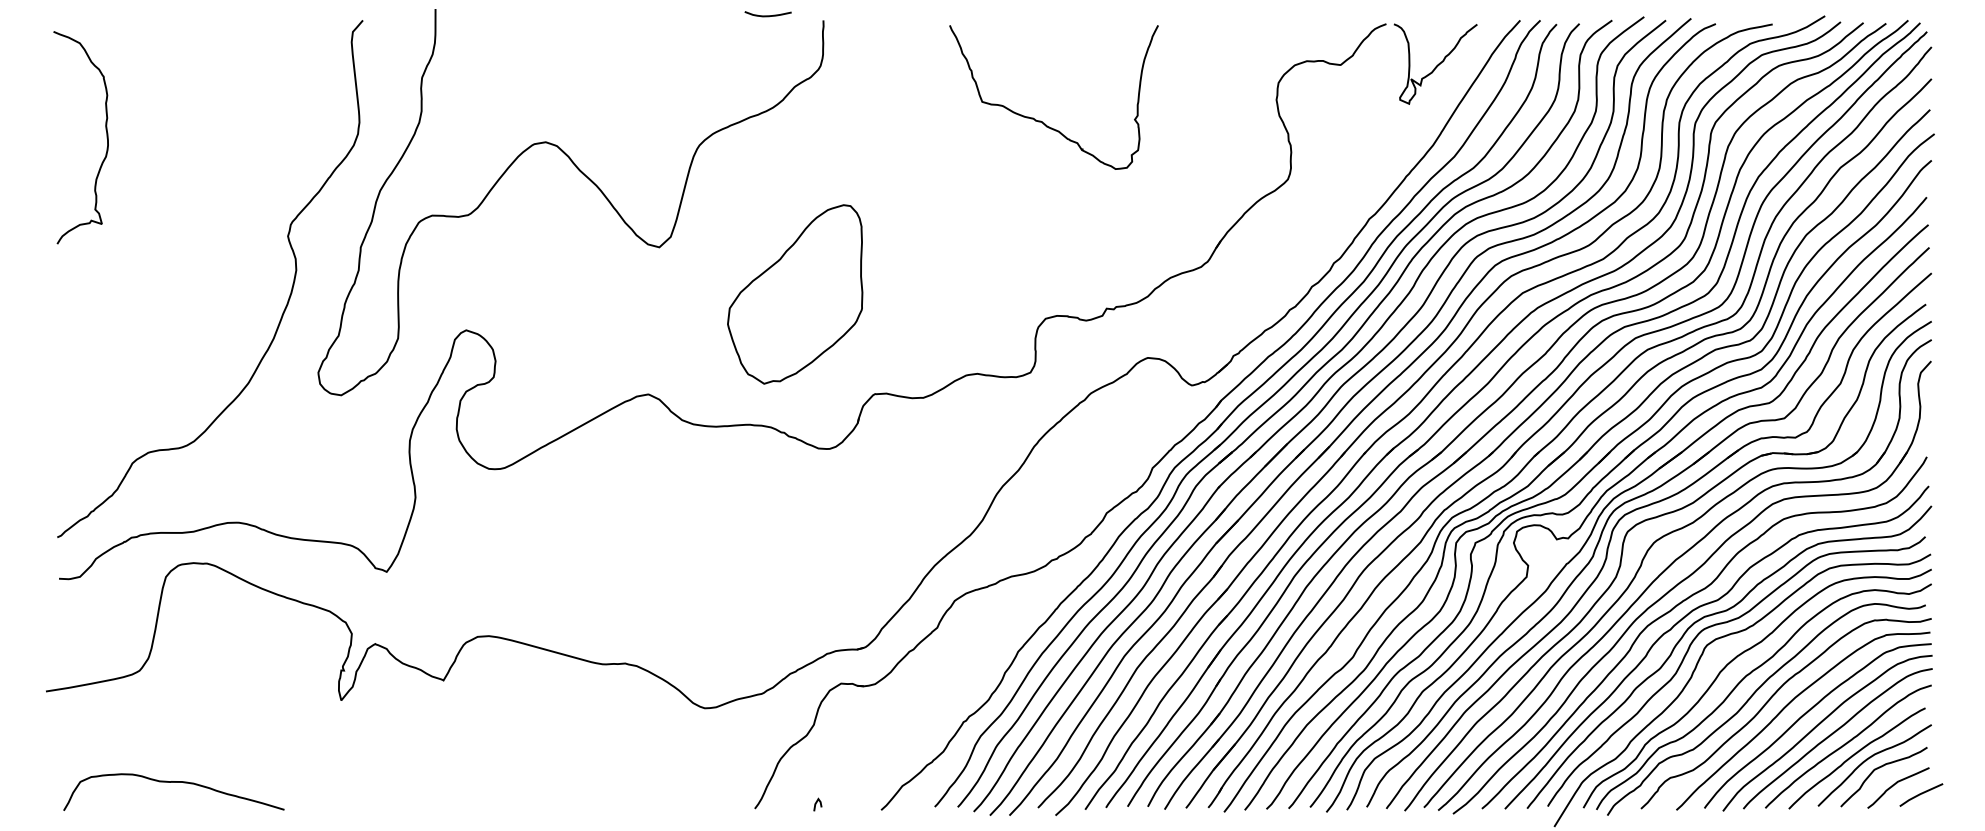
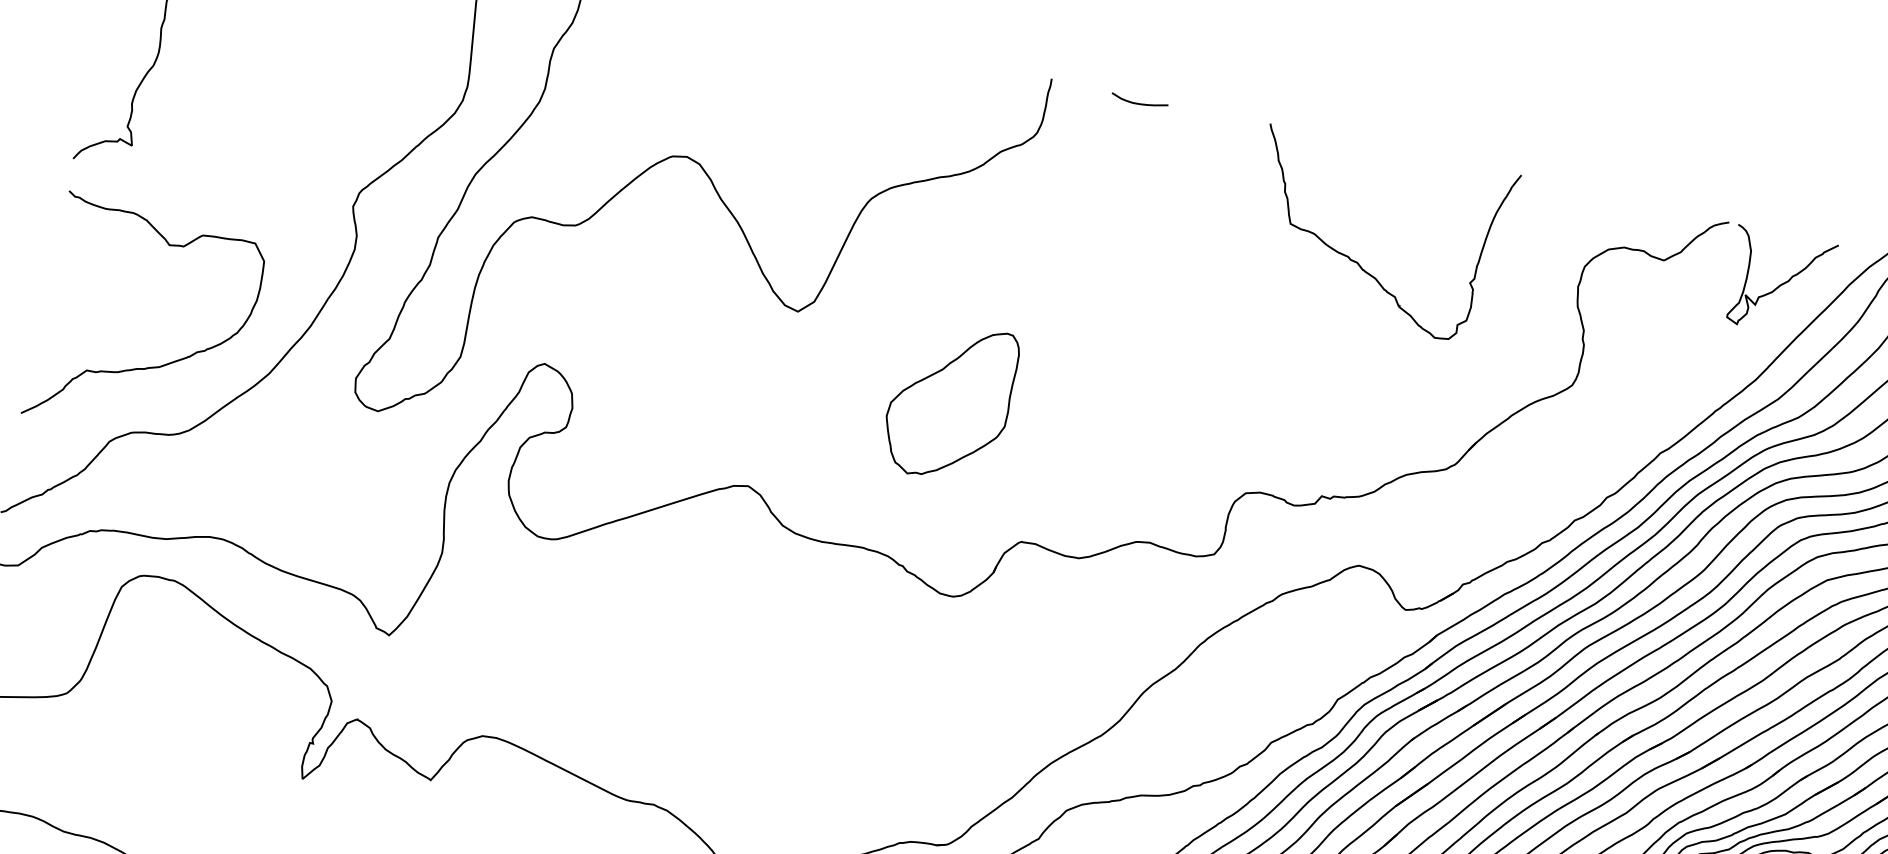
curve: (767, 15) -> (1138, 102), moved
curve: (1042, 121) -> (1358, 262), moved
part: (794, 294) -> (949, 401), size x0.71
curve: (153, 396) -> (151, 366), added

